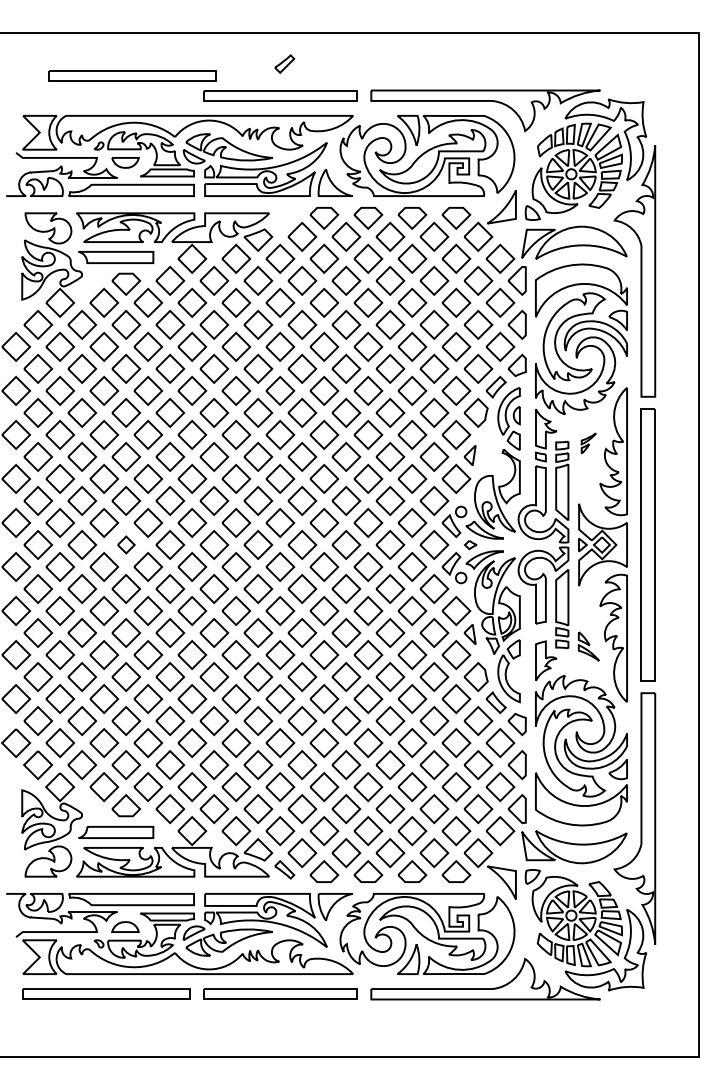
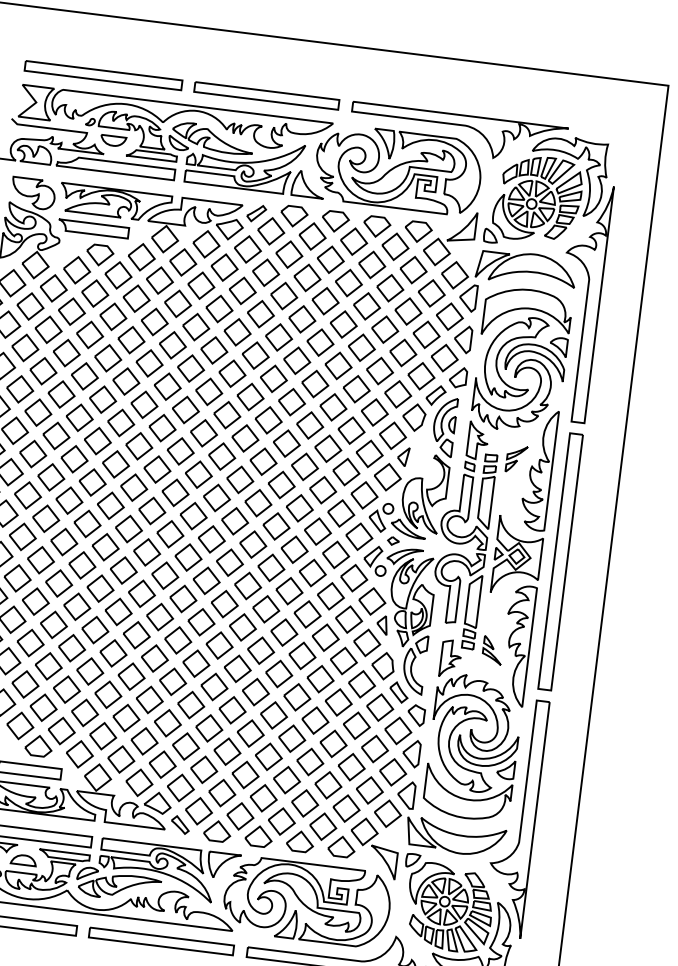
part: (284, 63) -> (256, 212), moved
part: (132, 75) -> (103, 75), moved
part: (588, 443) -> (516, 459), size x1.43
part: (126, 544) -> (69, 500), size x1.67

